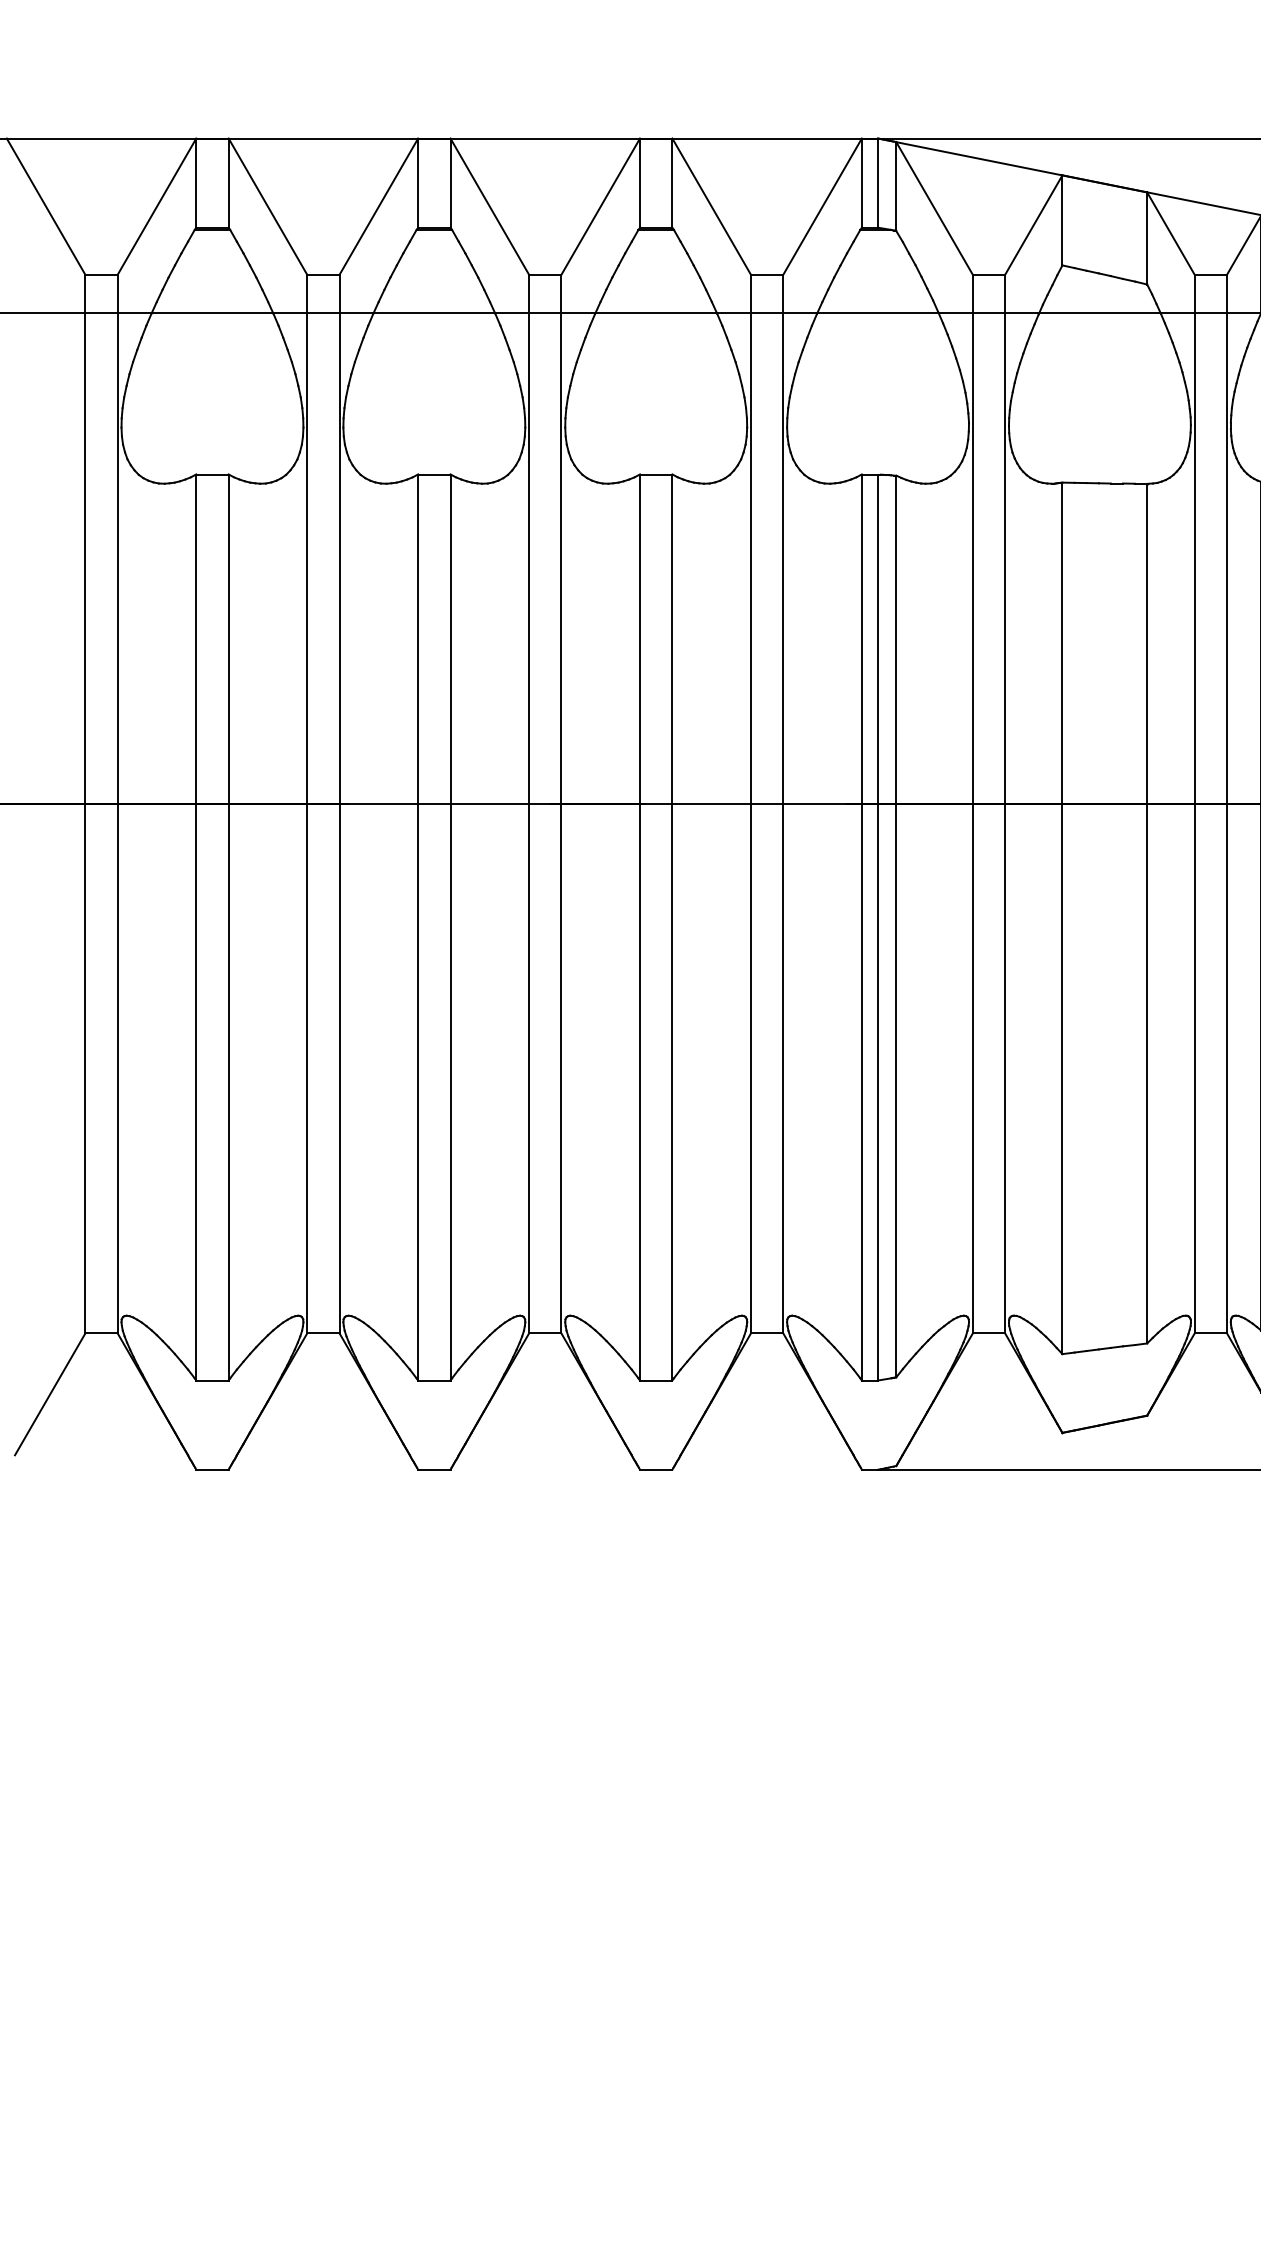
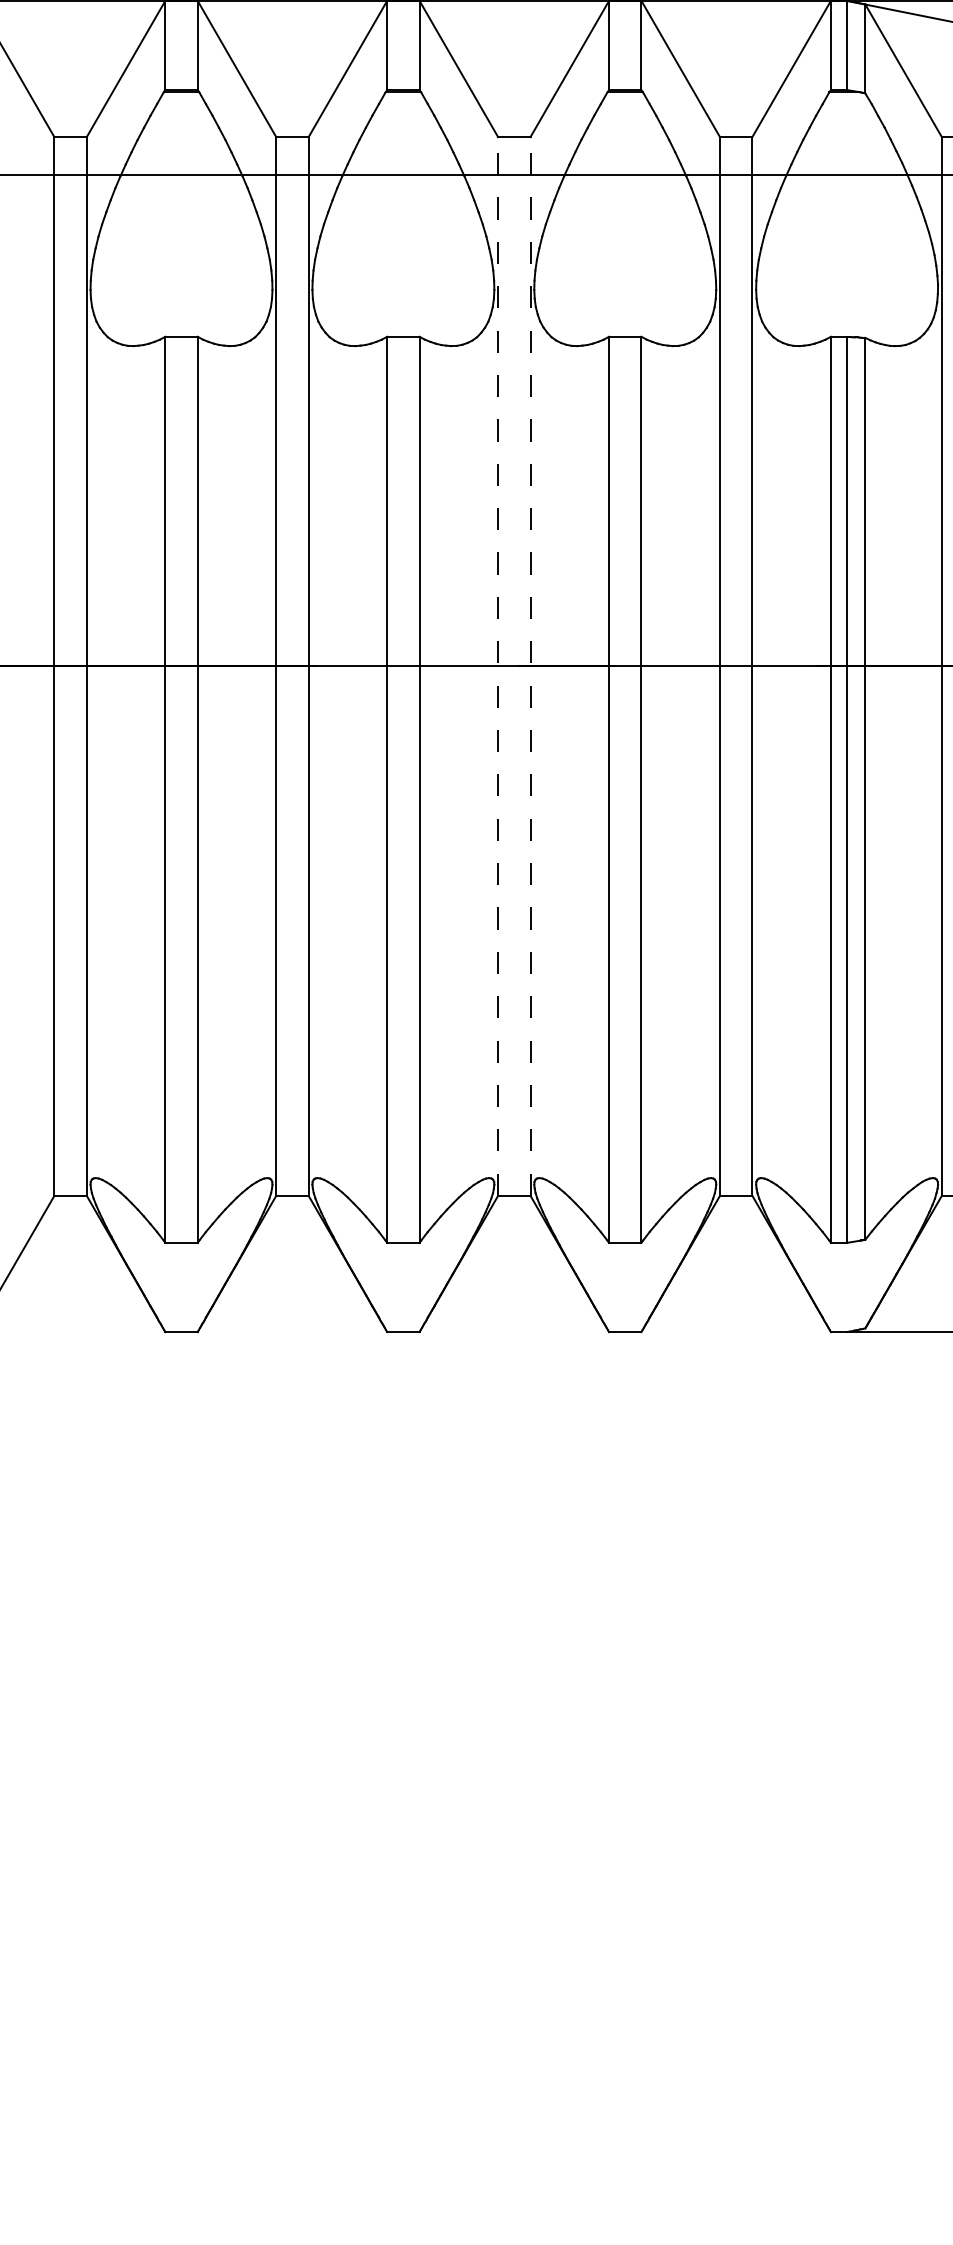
line: (529, 803) -> (498, 665), solid -> dashed
line: (561, 803) -> (530, 665), solid -> dashed

